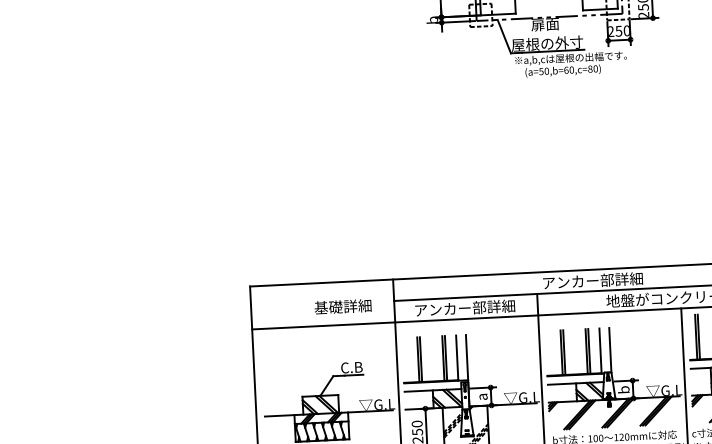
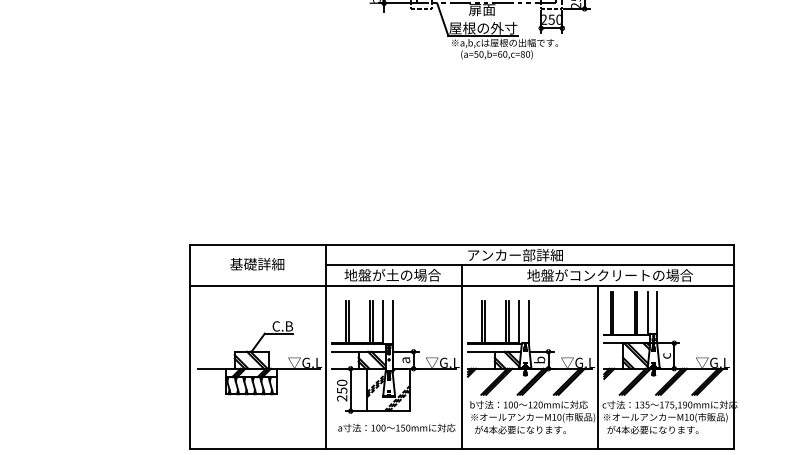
text: (343, 305) -> (257, 263), moved
text: (464, 308) -> (392, 275), アンカー部詳細 -> 地盤が土の場合

